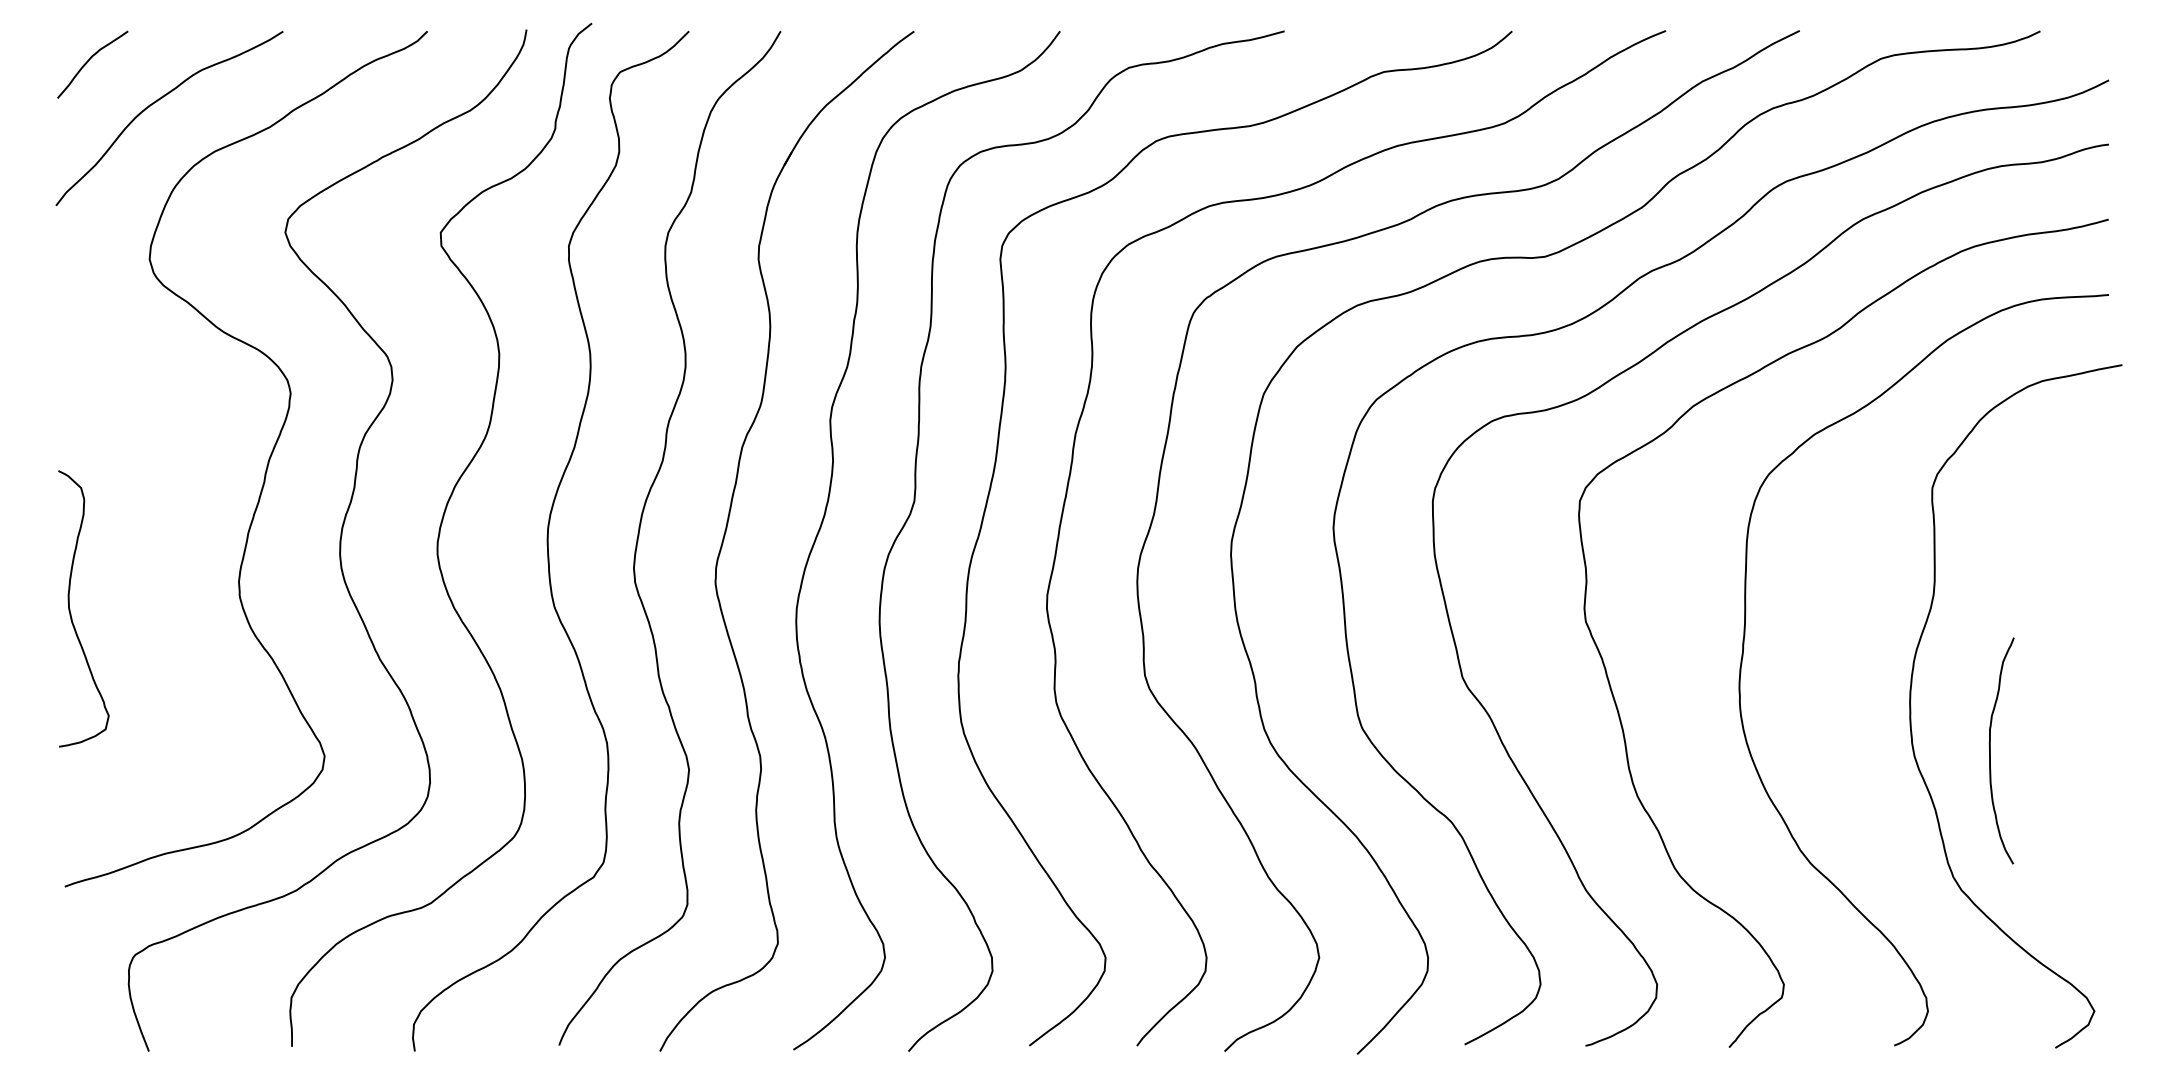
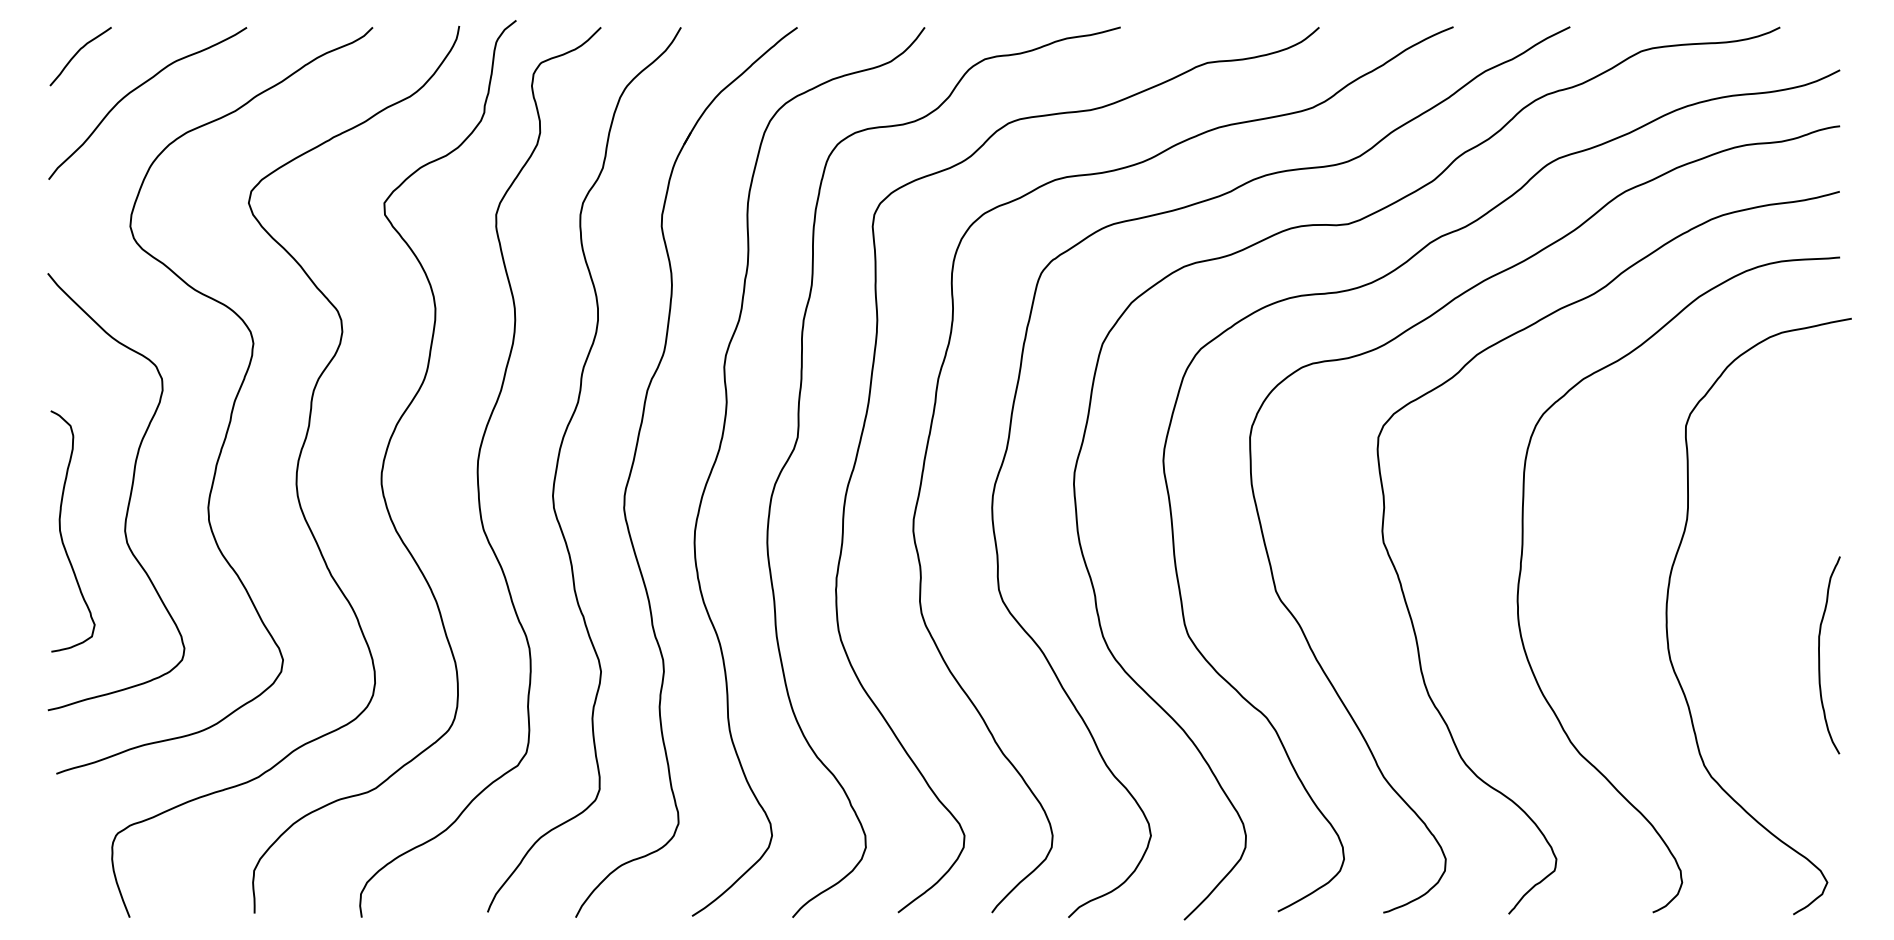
curve: (149, 563) -> (130, 491), added
curve: (1990, 750) -> (1819, 654), moved

